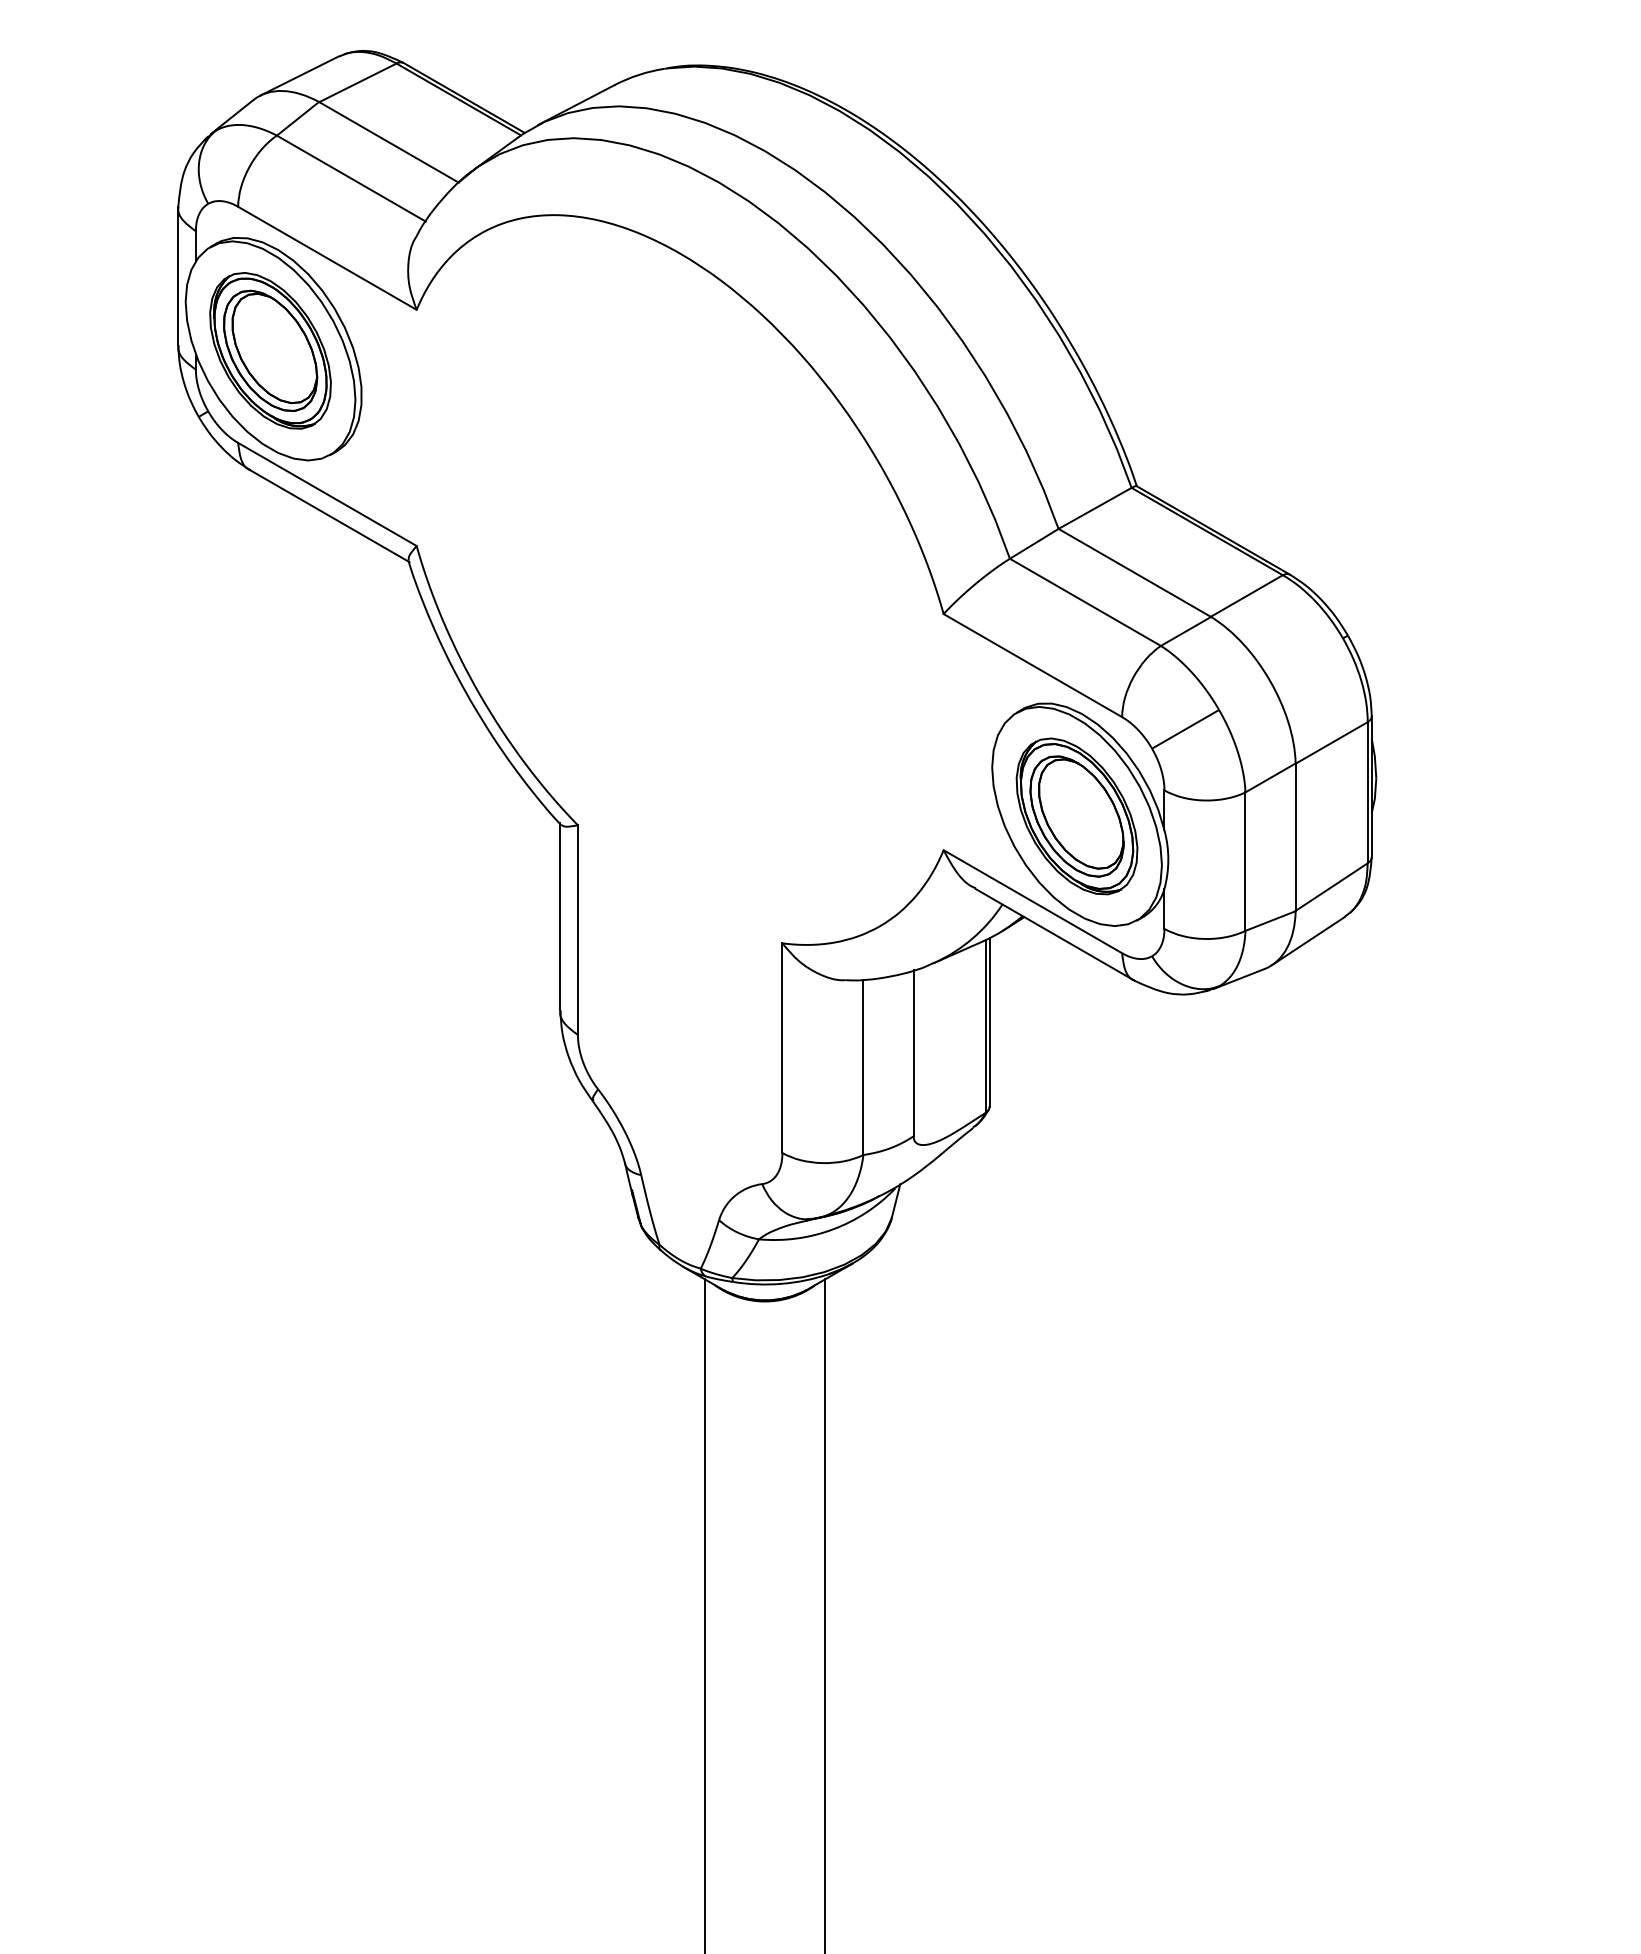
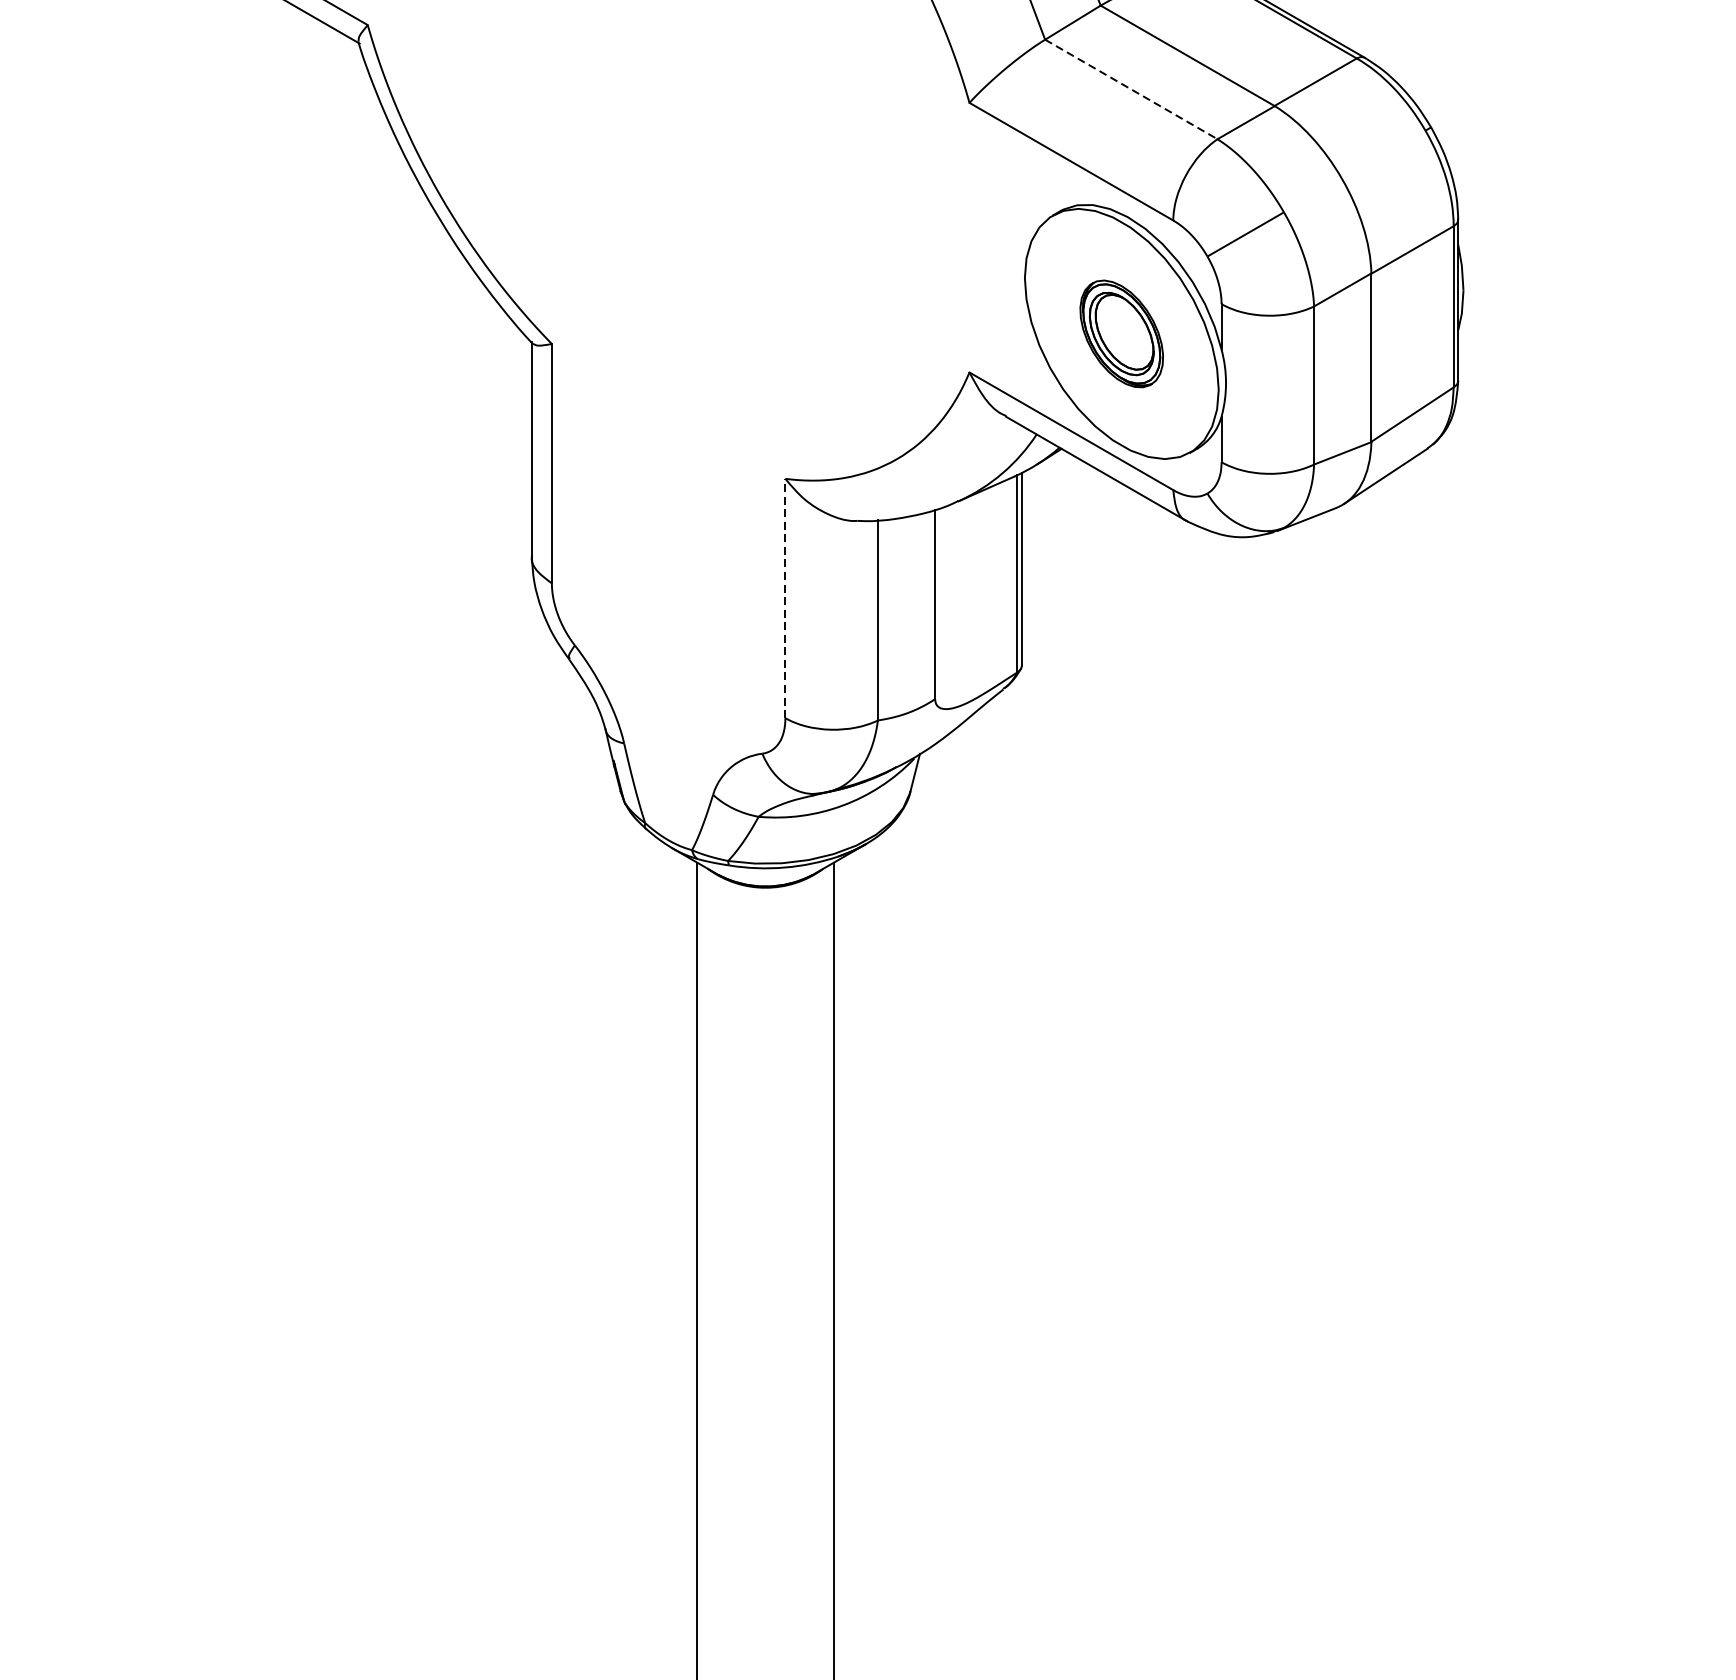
line: (1085, 602) -> (1131, 89), solid -> dashed
part: (1076, 816) -> (1121, 333), size x0.6
line: (782, 1048) -> (785, 598), solid -> dashed

